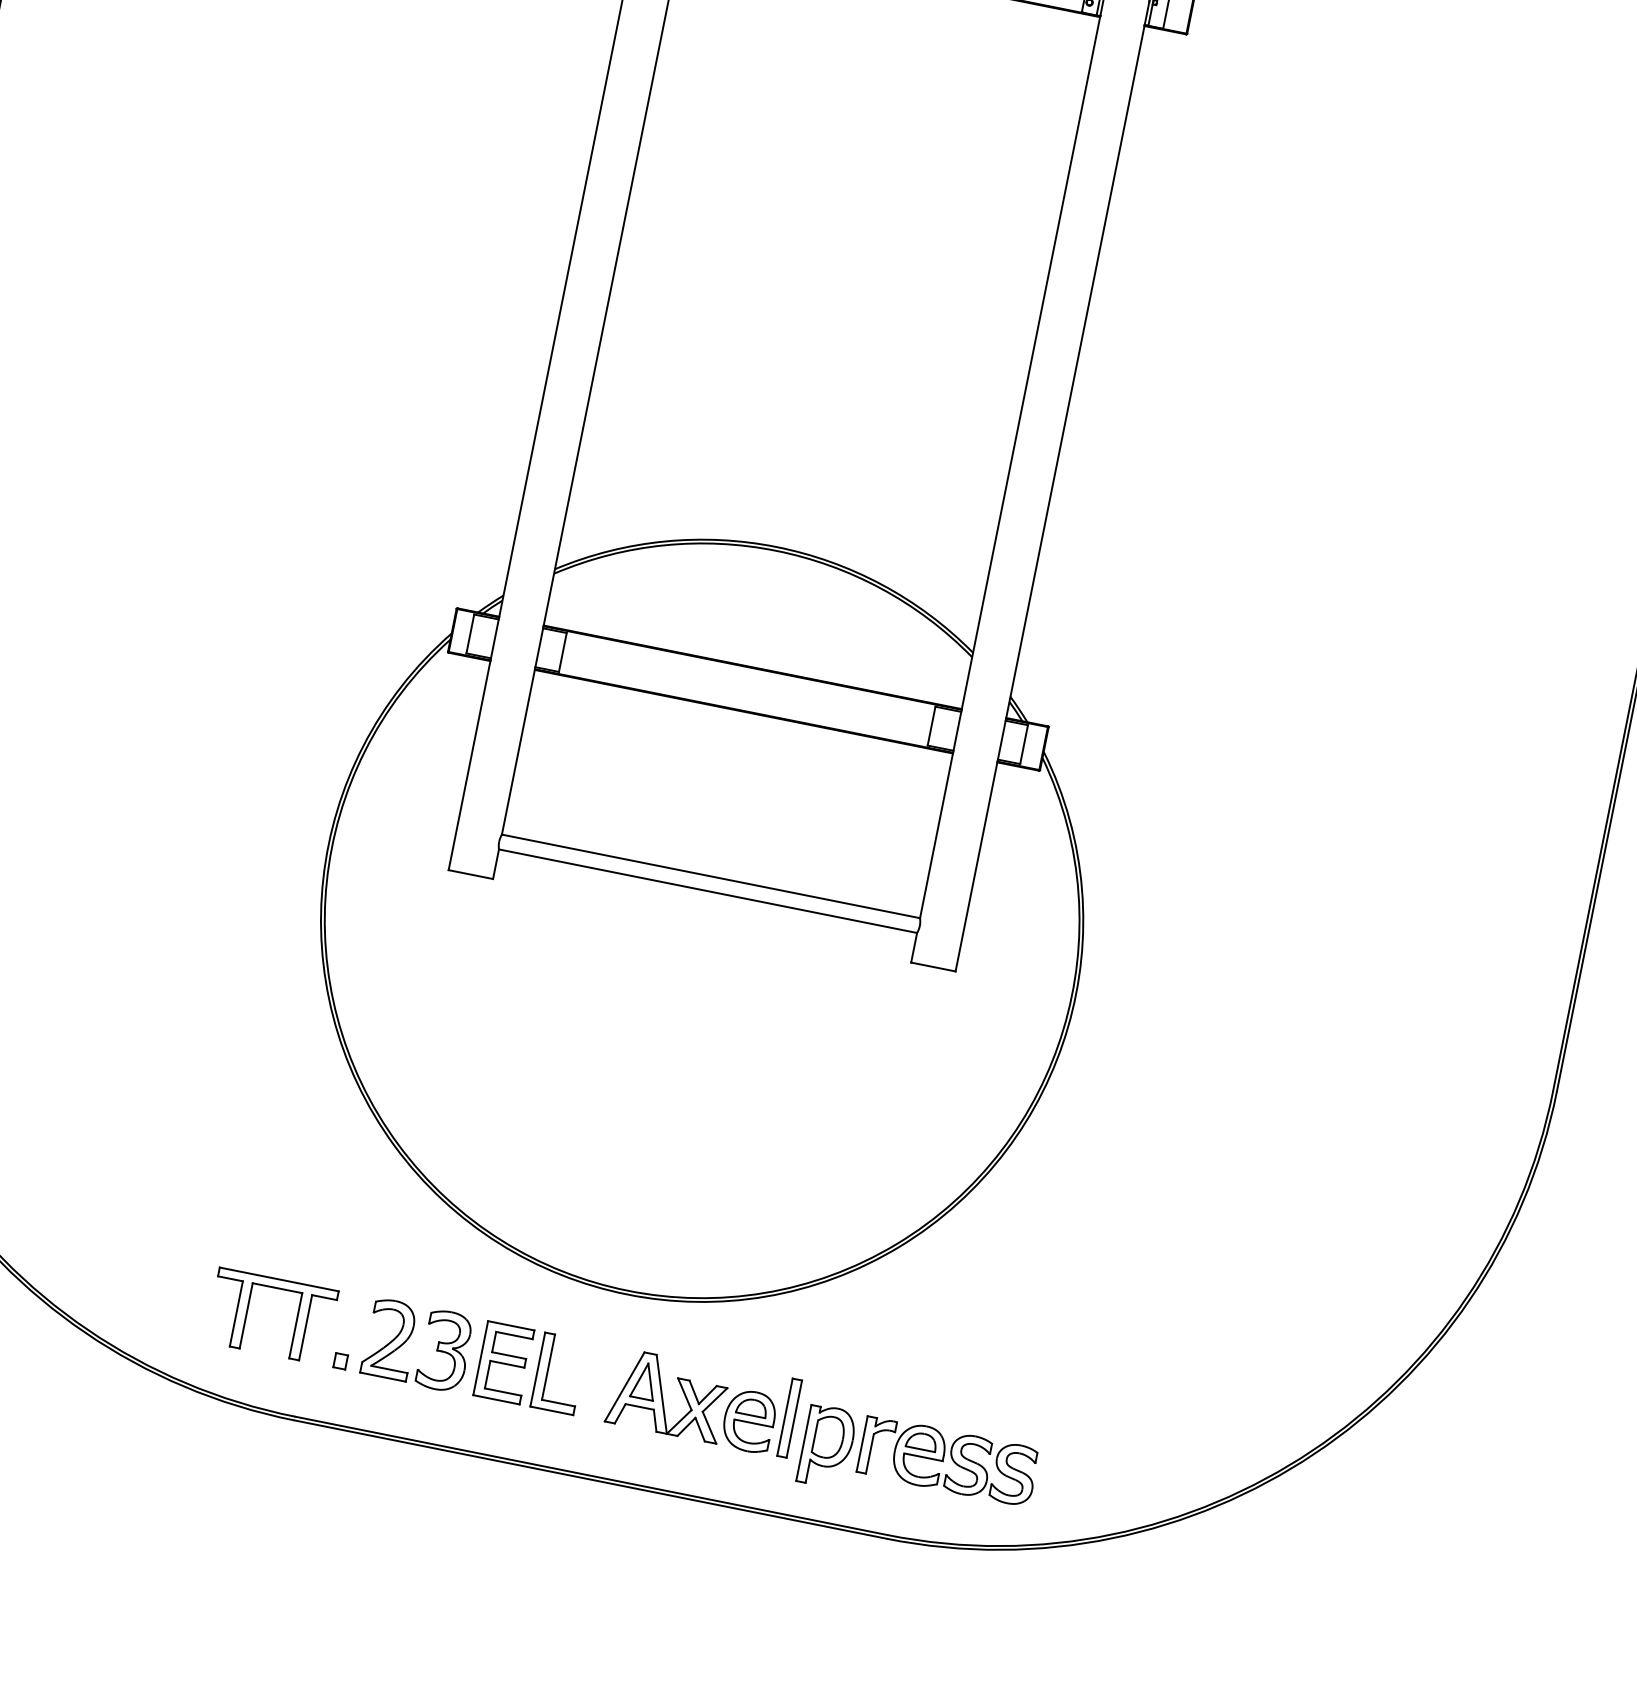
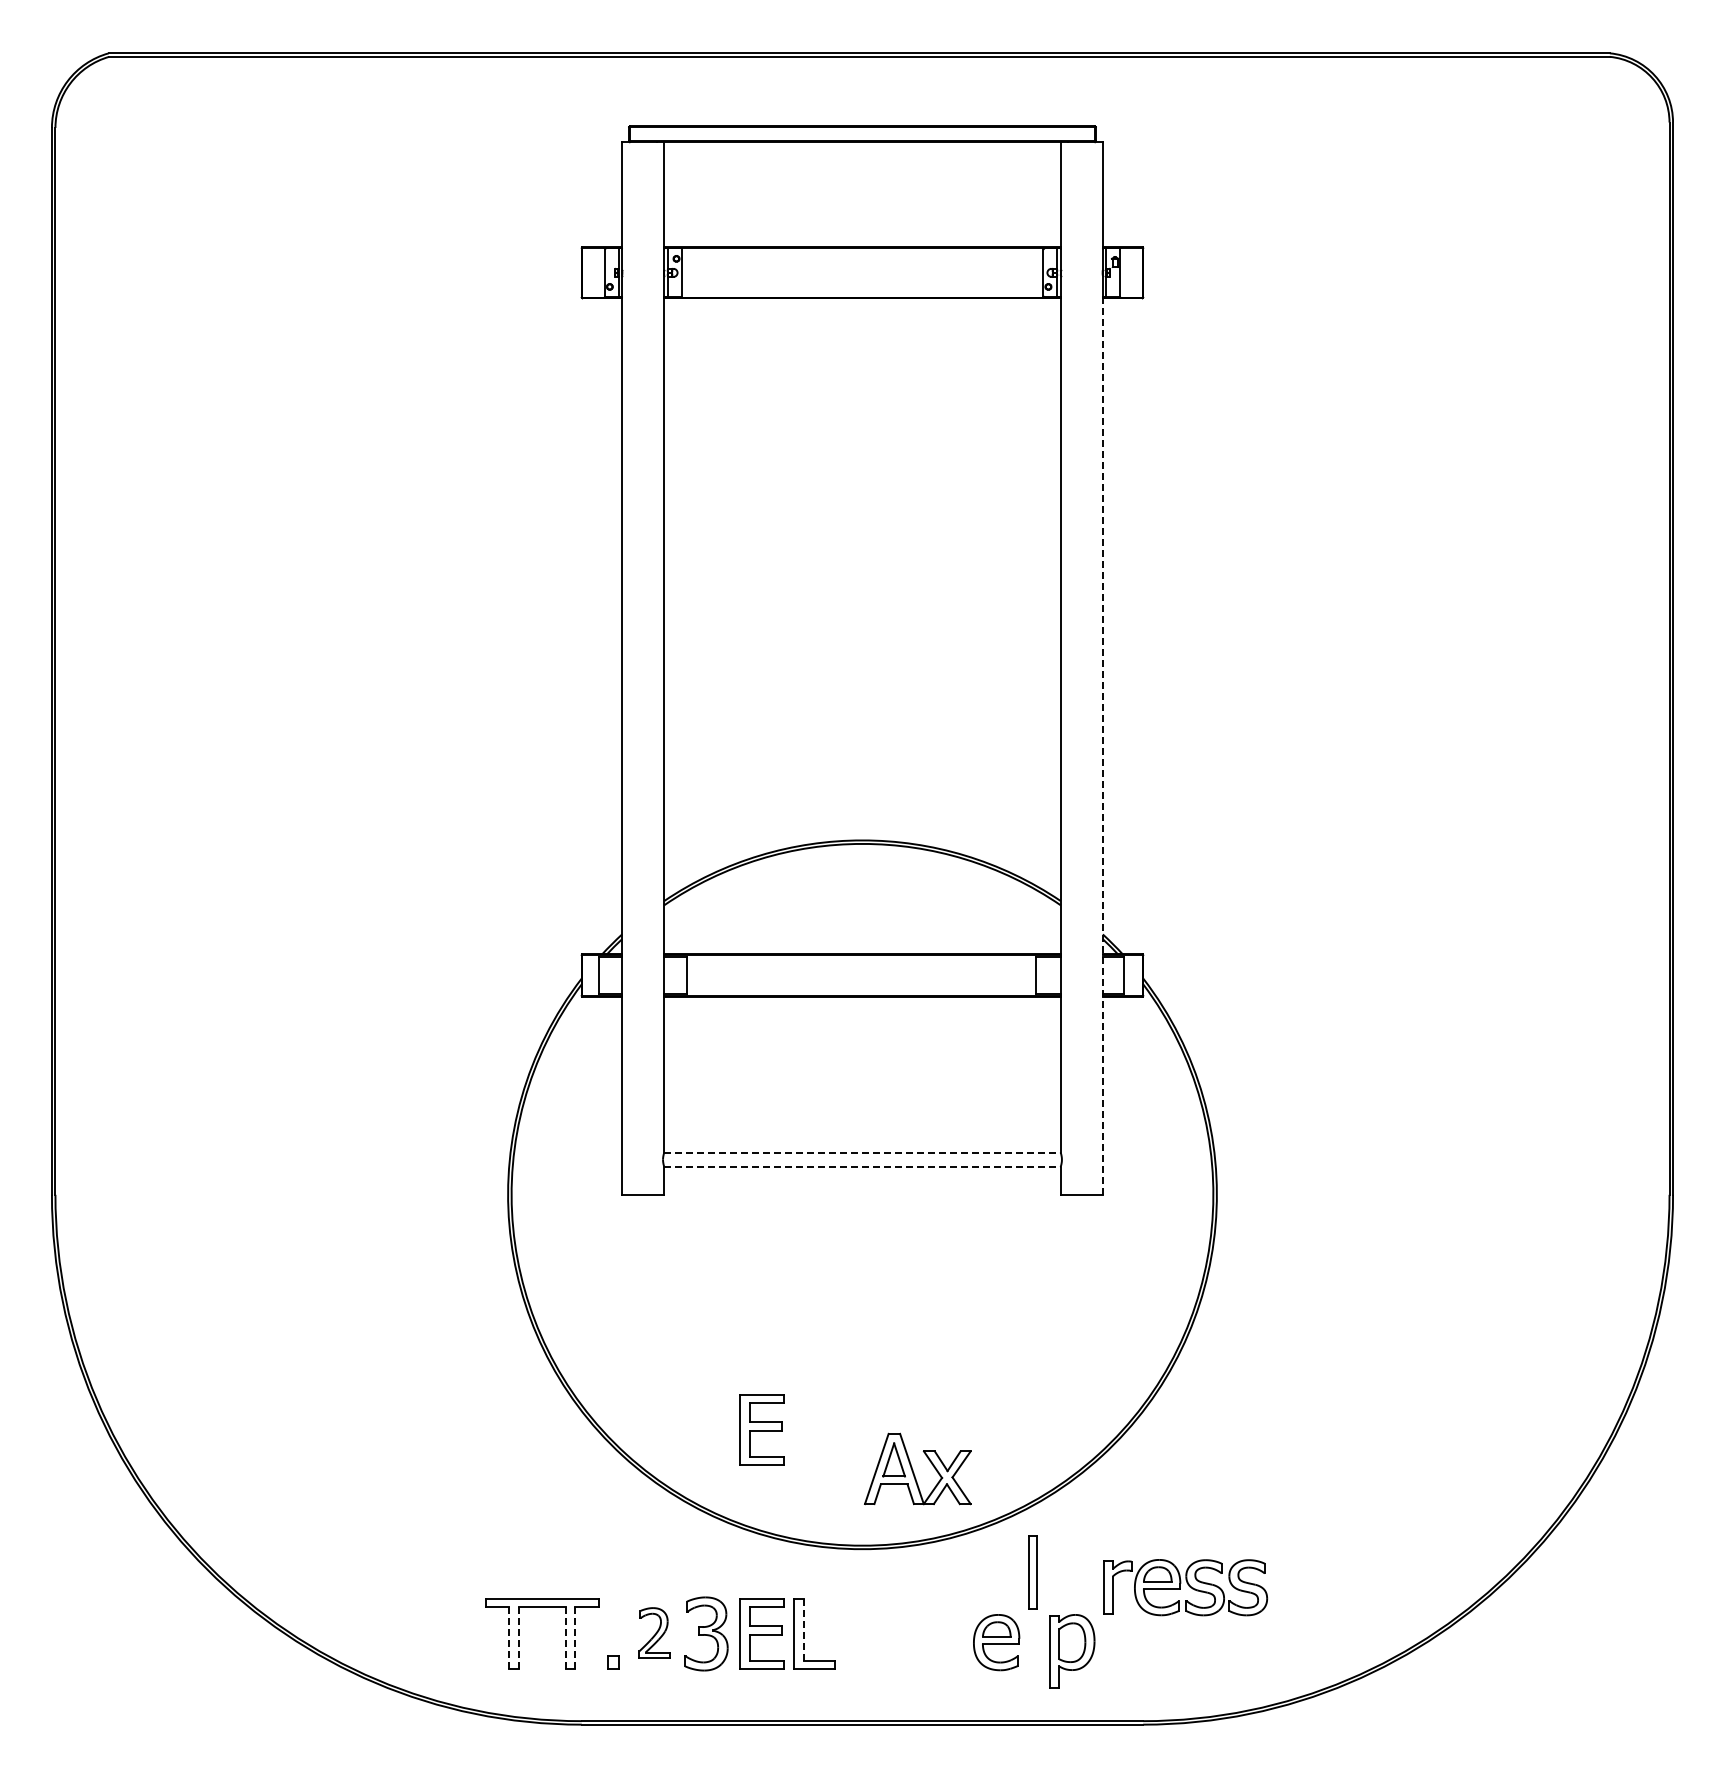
line: (1049, 498) -> (1102, 746), solid -> dashed
line: (711, 876) -> (862, 1152), solid -> dashed
line: (708, 890) -> (862, 1166), solid -> dashed
part: (546, 1147) -> (761, 1429), added
line: (236, 1314) -> (509, 1638), solid -> dashed
line: (245, 1316) -> (518, 1638), solid -> dashed
line: (295, 1326) -> (565, 1638), solid -> dashed
line: (305, 1328) -> (575, 1638), solid -> dashed
part: (390, 1338) -> (654, 1632), size x0.7
line: (548, 1366) -> (803, 1629), solid -> dashed
part: (667, 1395) -> (917, 1468), moved
part: (789, 1418) -> (1032, 1572), moved
part: (948, 1460) -> (1185, 1587), moved

